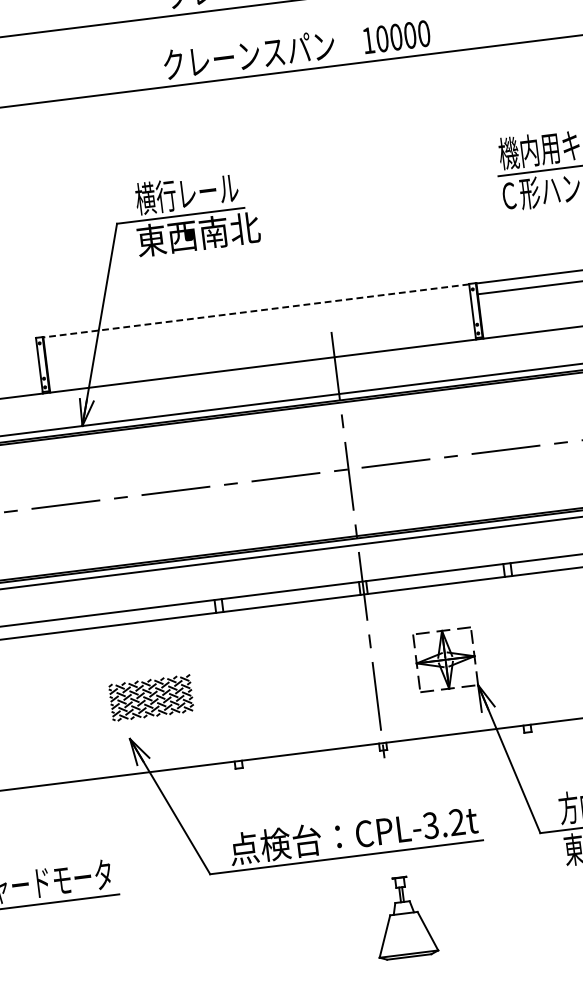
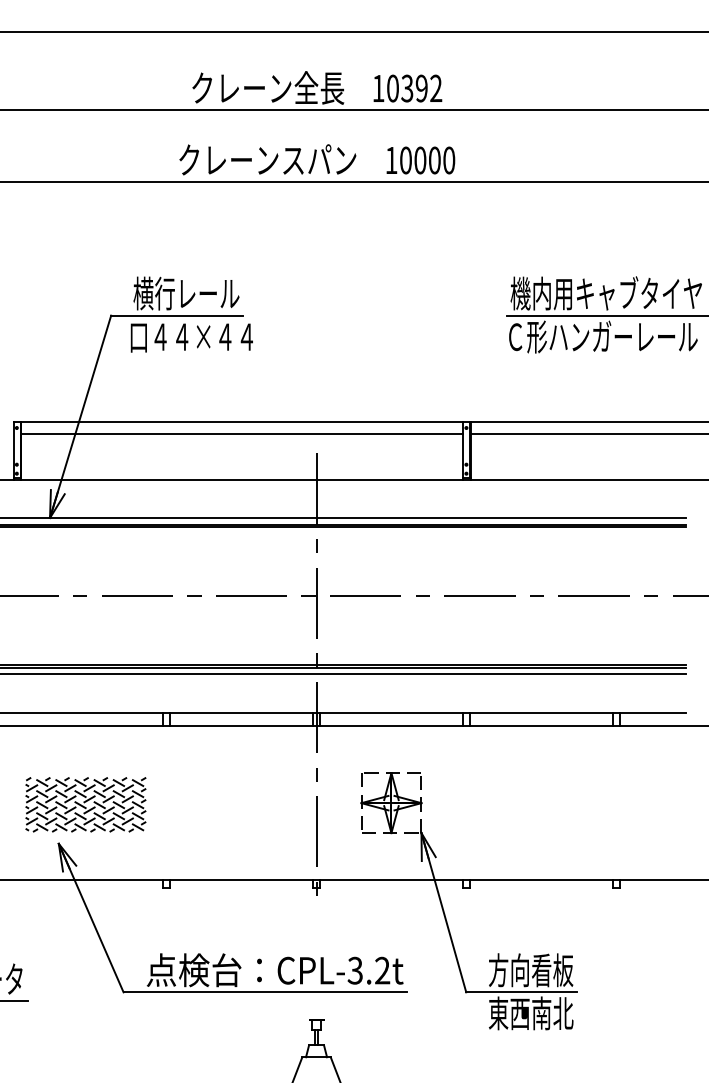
text: (197, 234) -> (192, 336), 東西南北 -> 口４４×４４
line: (255, 311) -> (241, 422), dashed -> solid
line: (257, 321) -> (242, 433), added
part: (150, 697) -> (85, 804), size x1.43

